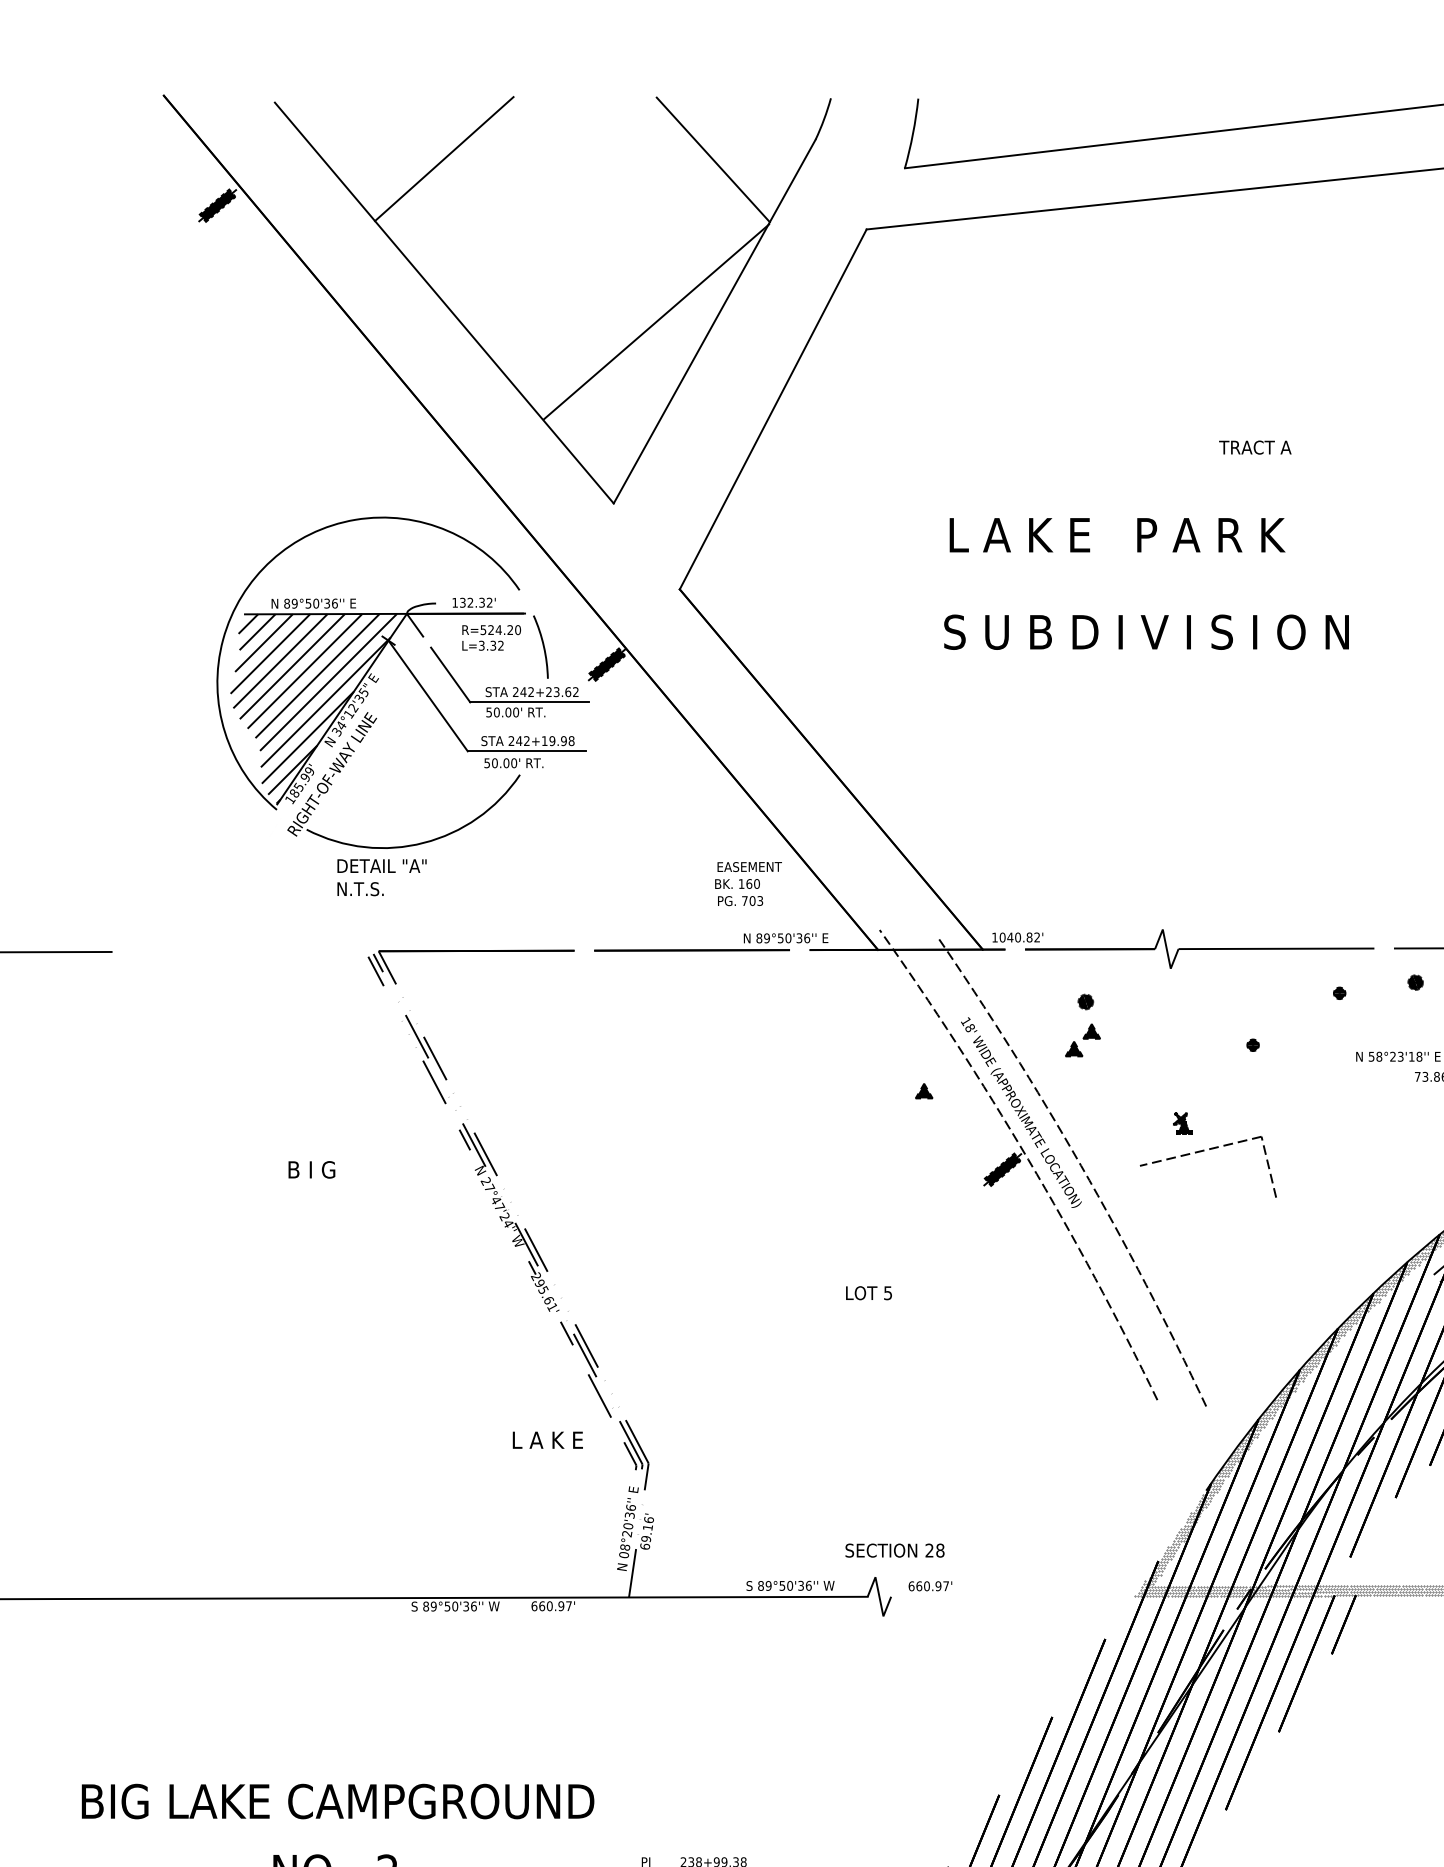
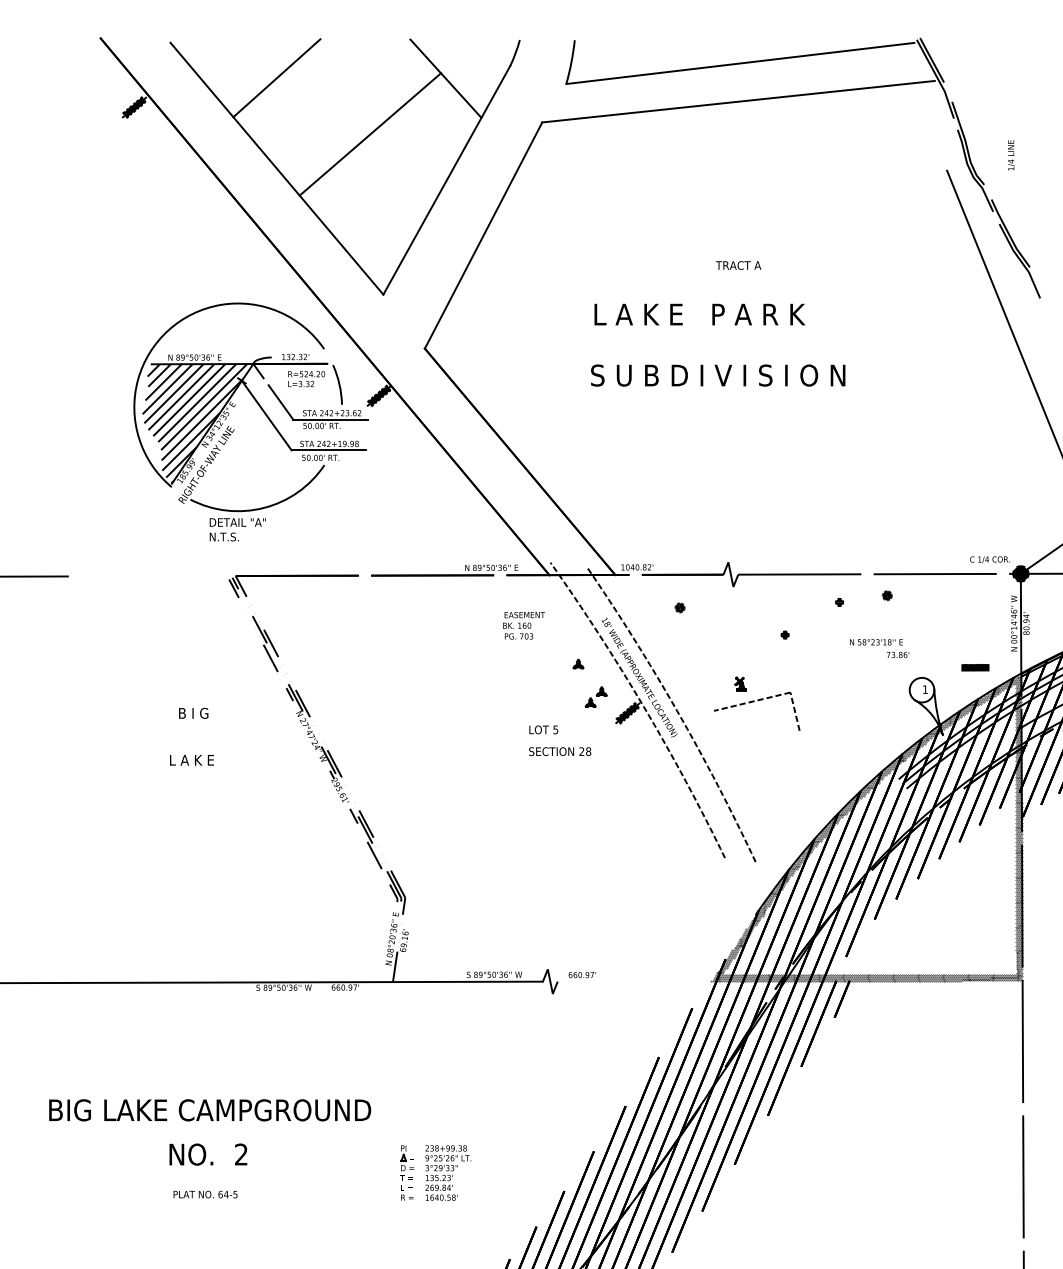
line: (656, 321) -> (370, 134), moved
text: (1255, 447) -> (738, 265), moved
text: (747, 883) -> (523, 625), moved
part: (1081, 1039) -> (595, 696), moved
text: (868, 1292) -> (543, 729), moved
text: (547, 1440) -> (191, 760), moved
text: (895, 1550) -> (560, 751), moved

